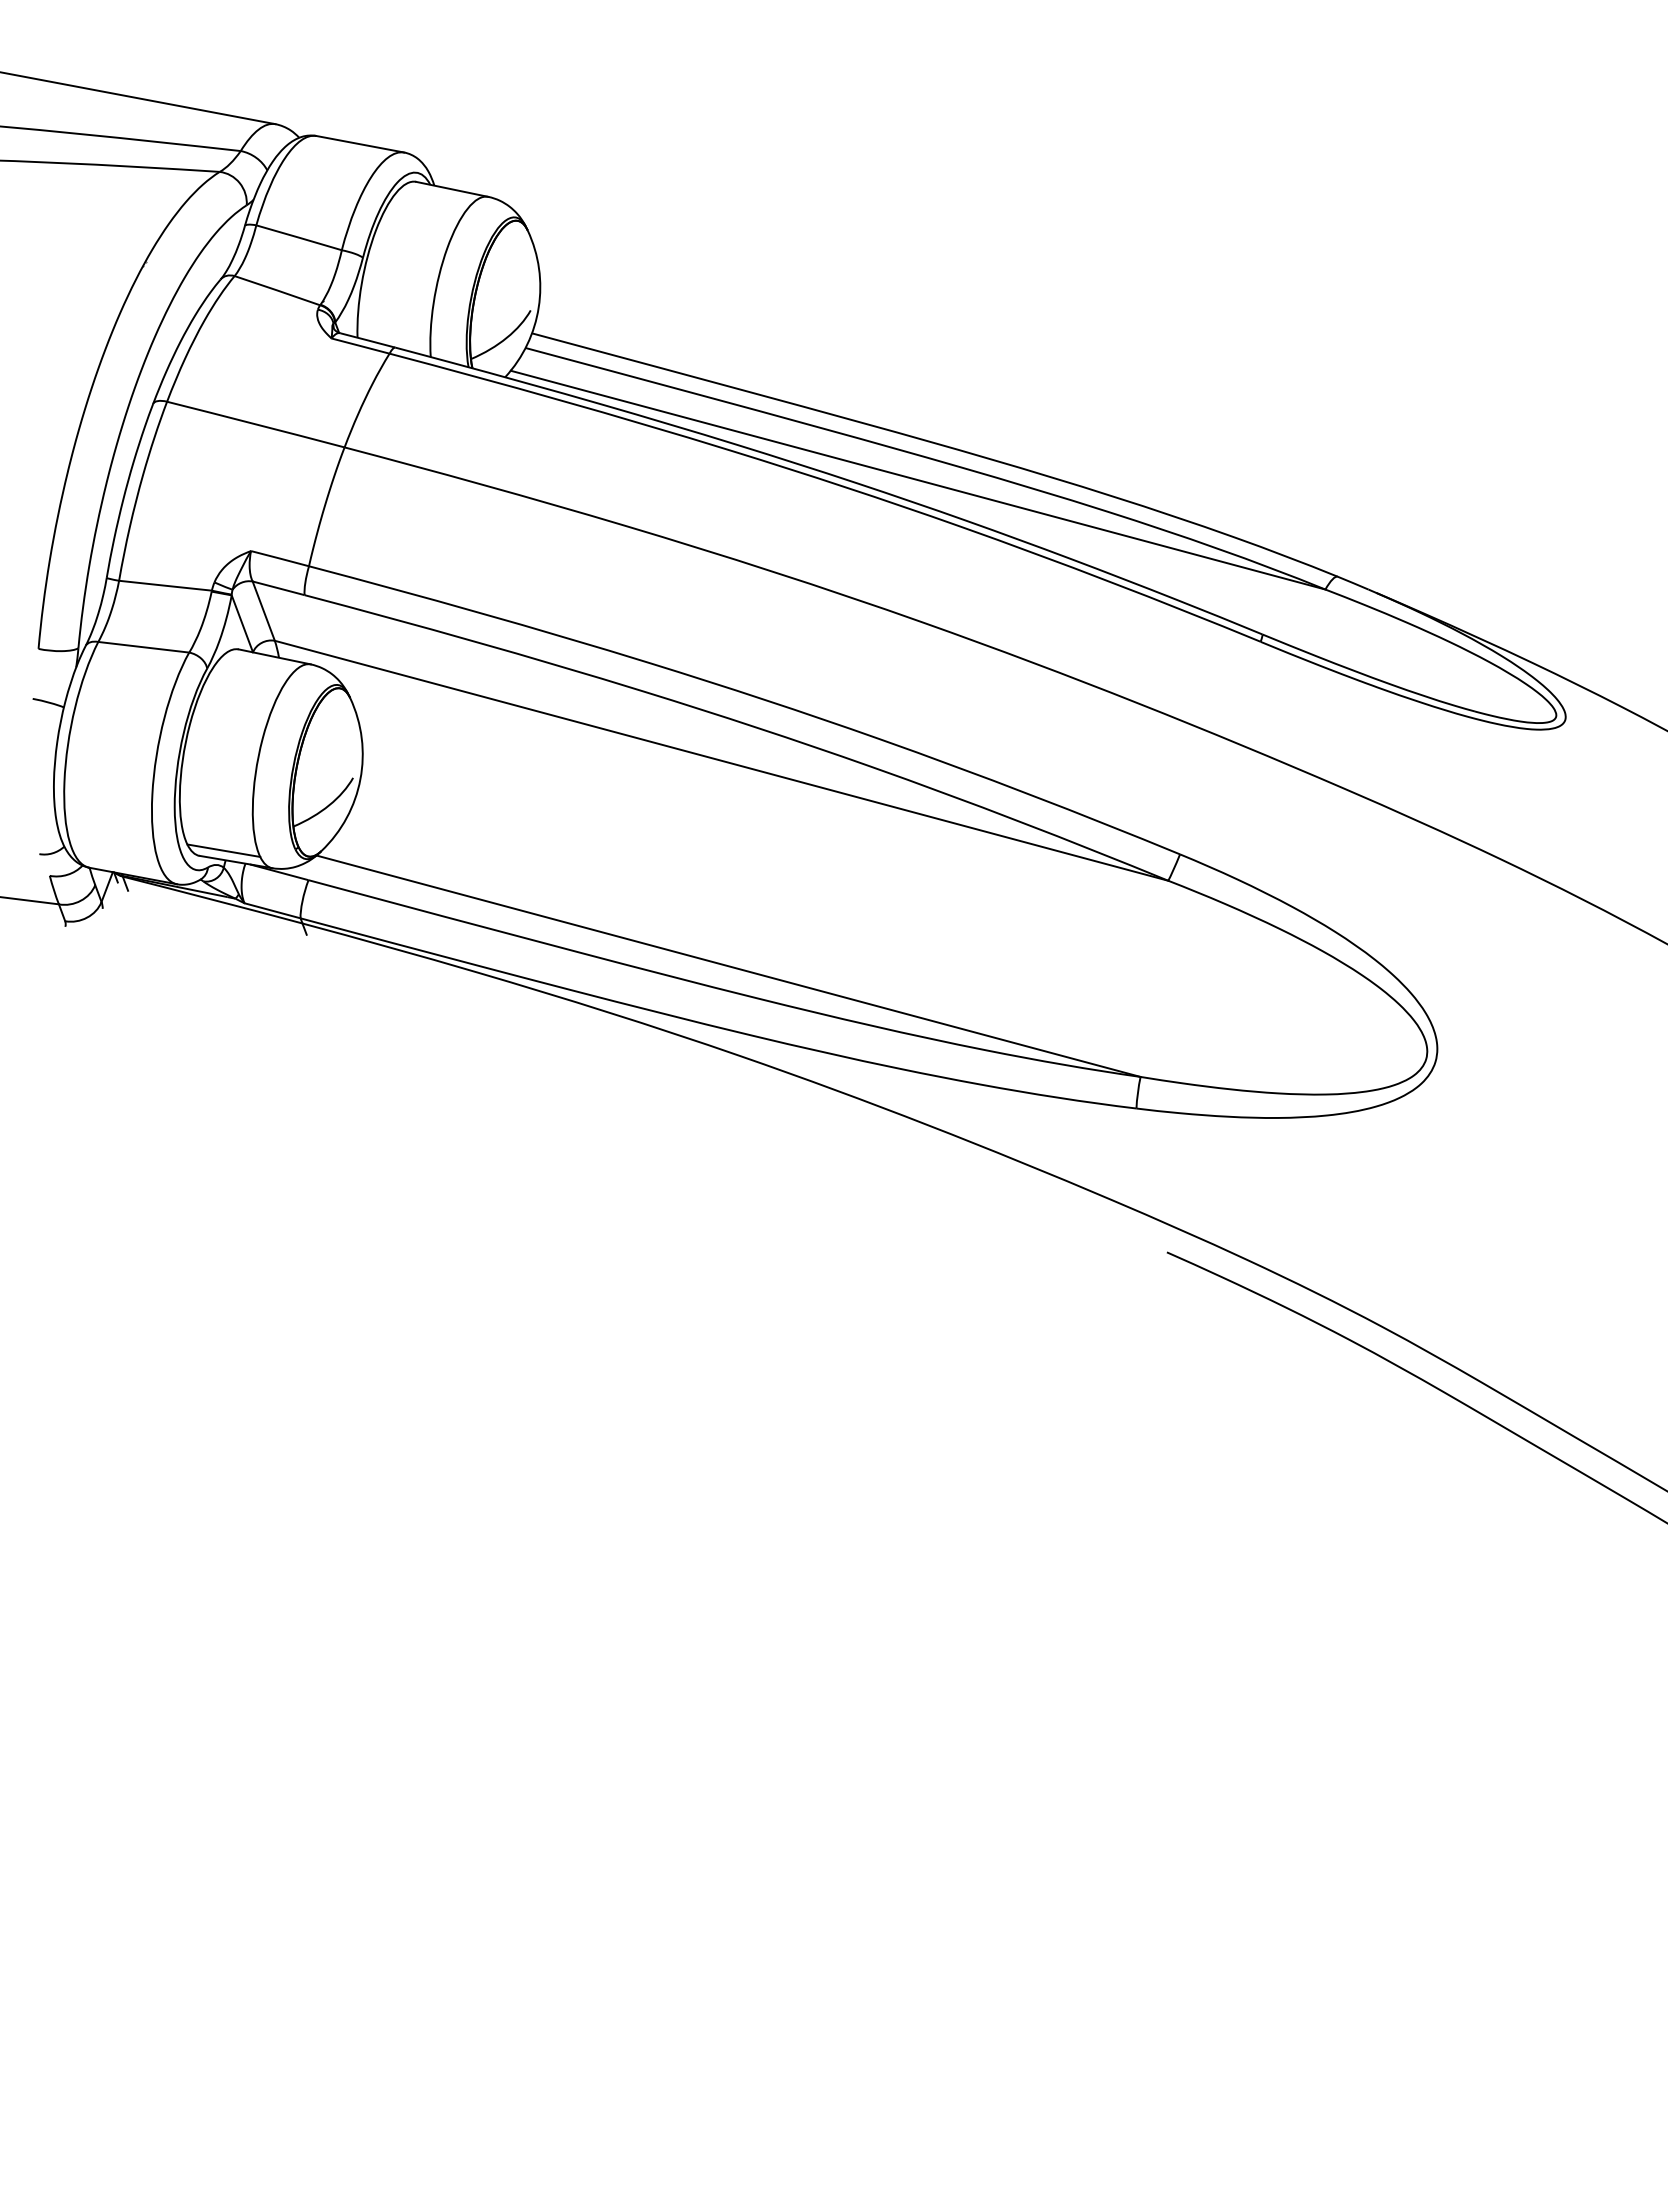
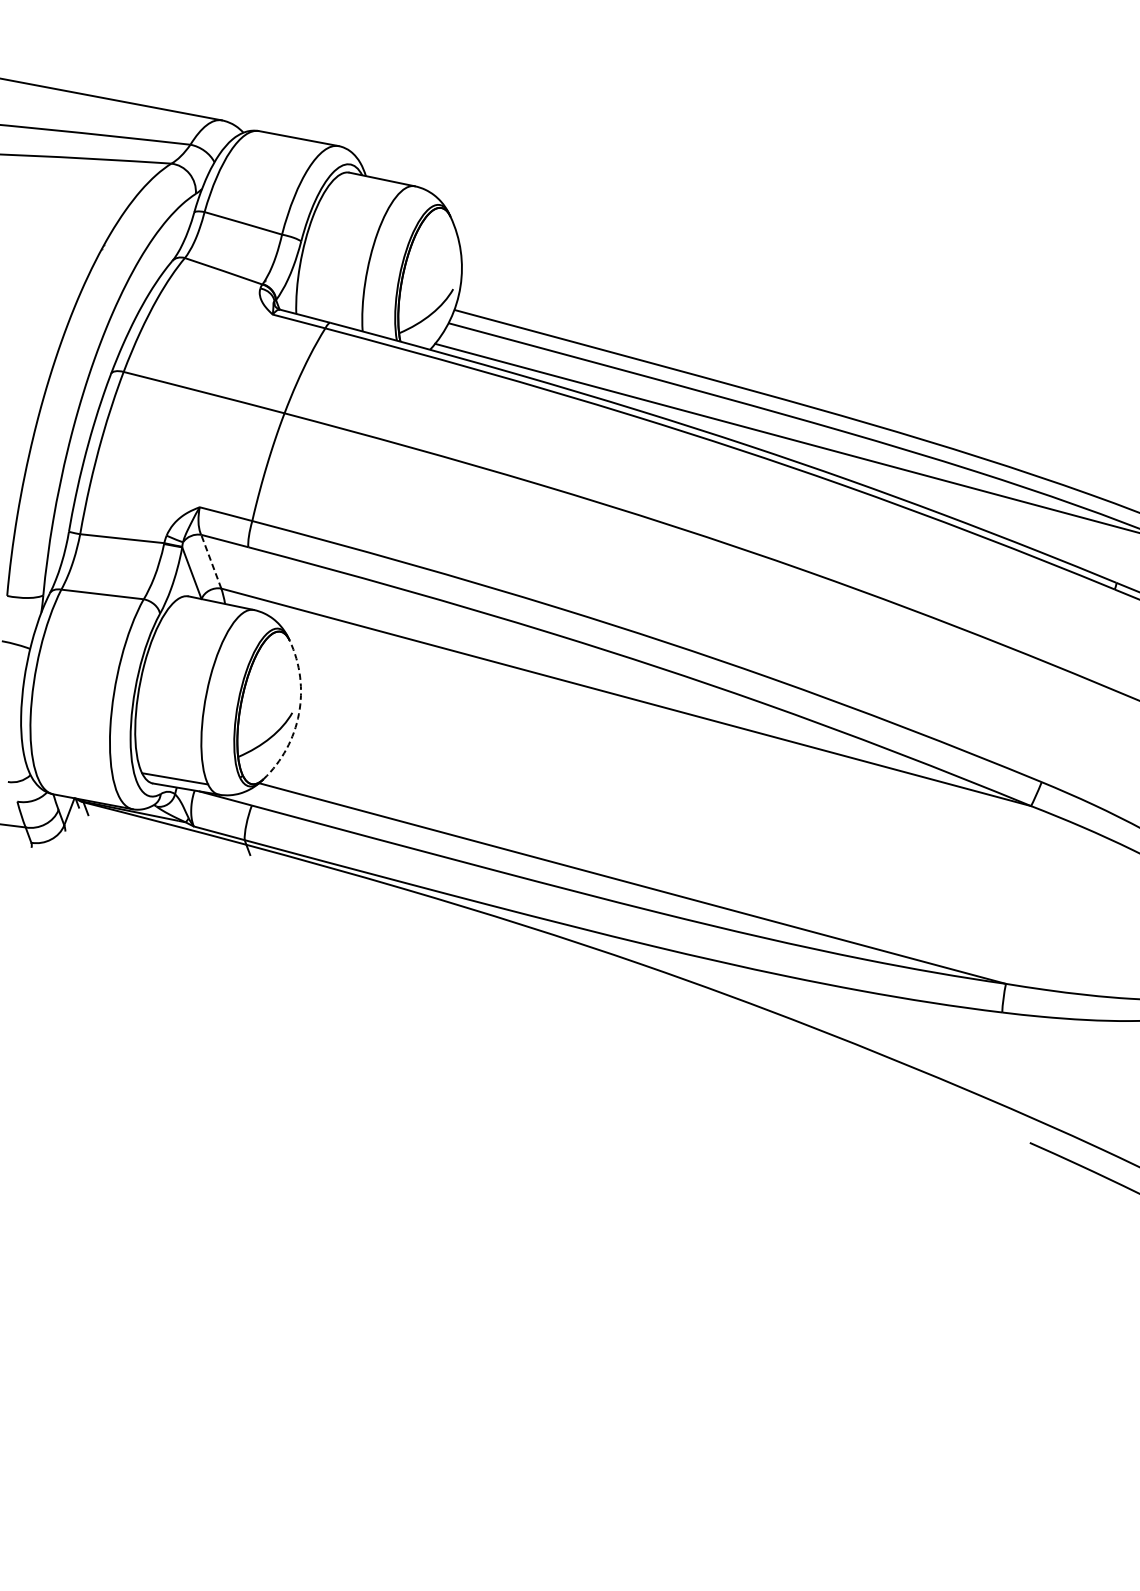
line: (263, 611) -> (211, 562), solid -> dashed
arc: (360, 779) -> (298, 714), solid -> dashed

